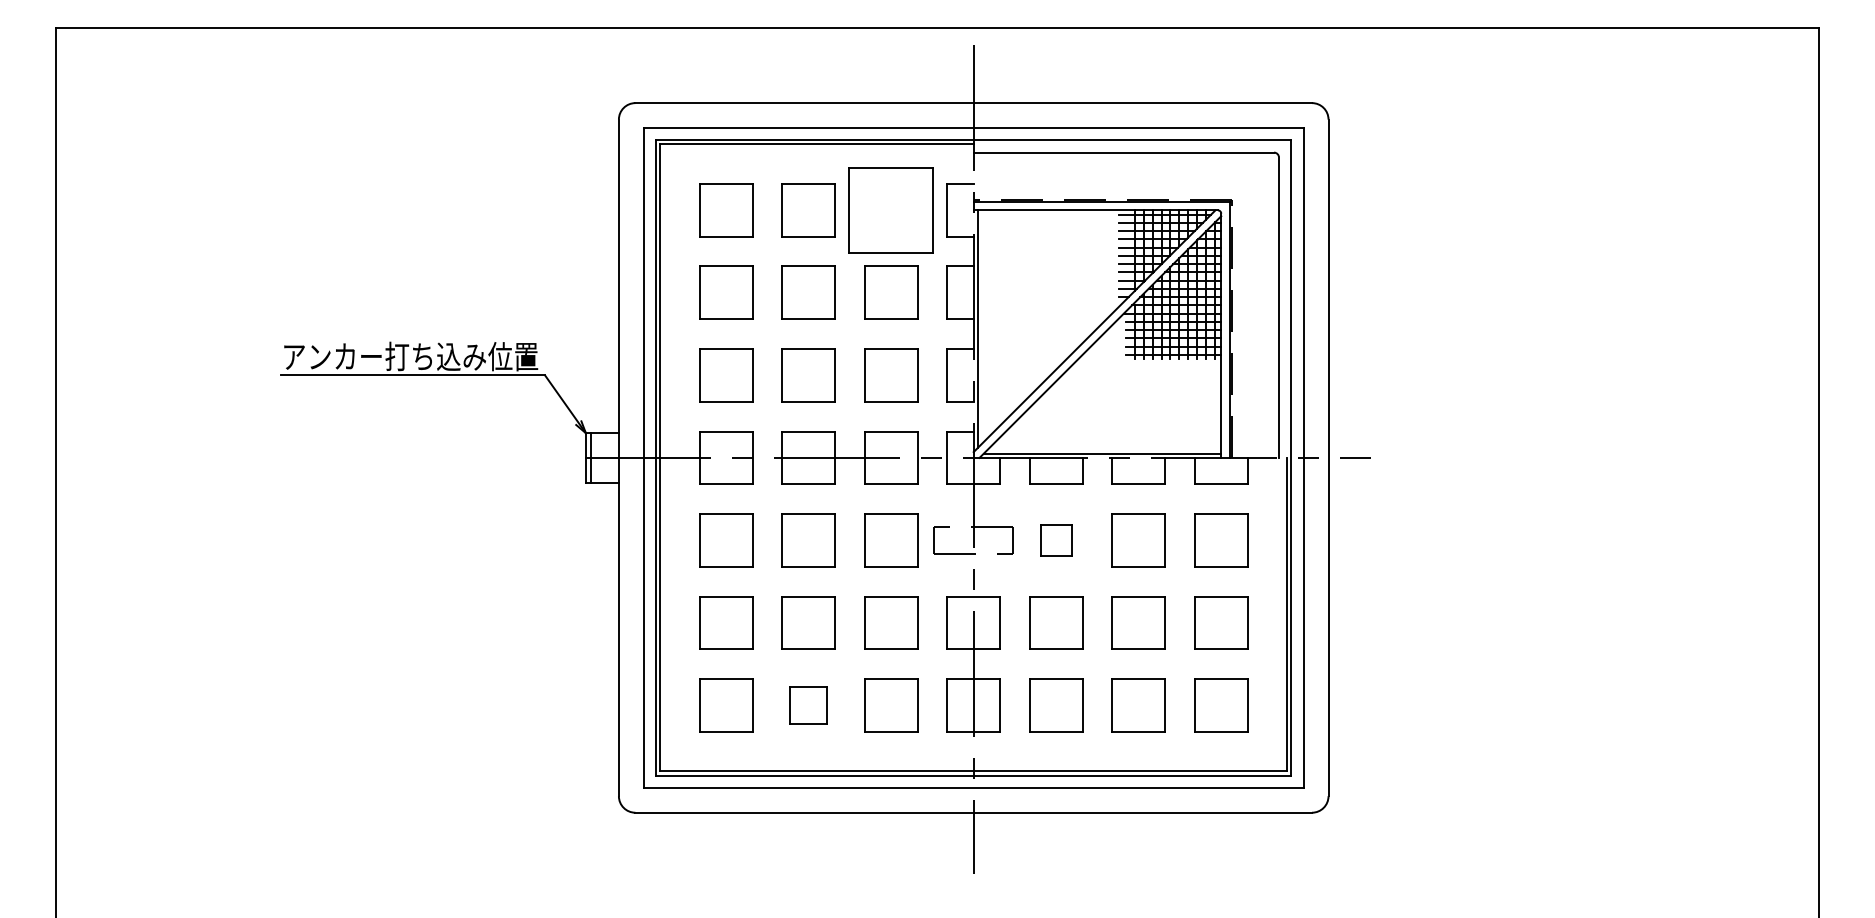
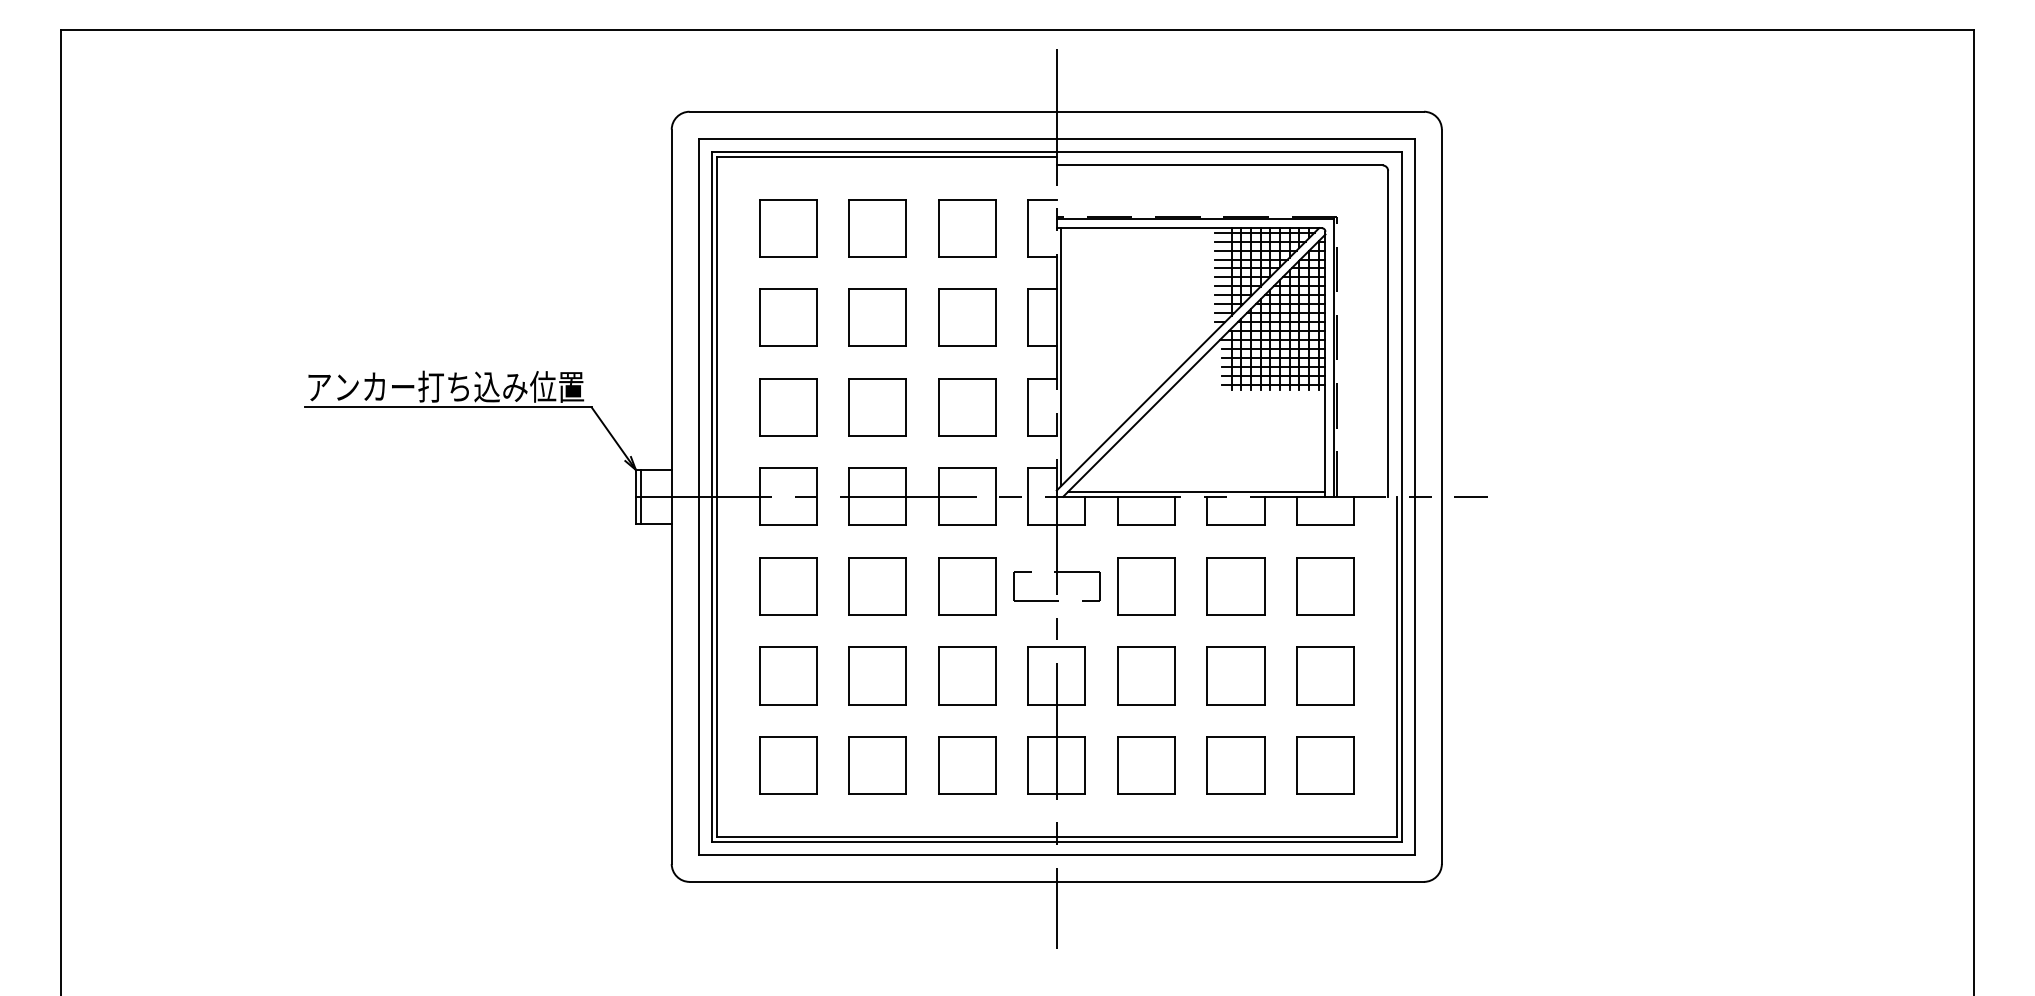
part: (891, 210) -> (967, 228), size x0.62
part: (1056, 540) -> (1146, 586), size x1.67
part: (808, 705) -> (877, 765), size x1.43

